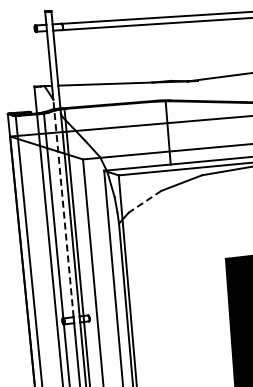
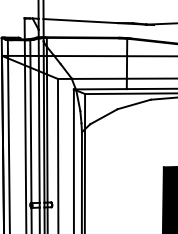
line: (145, 201) -> (104, 116), dashed -> solid
line: (63, 207) -> (39, 115), dashed -> solid

